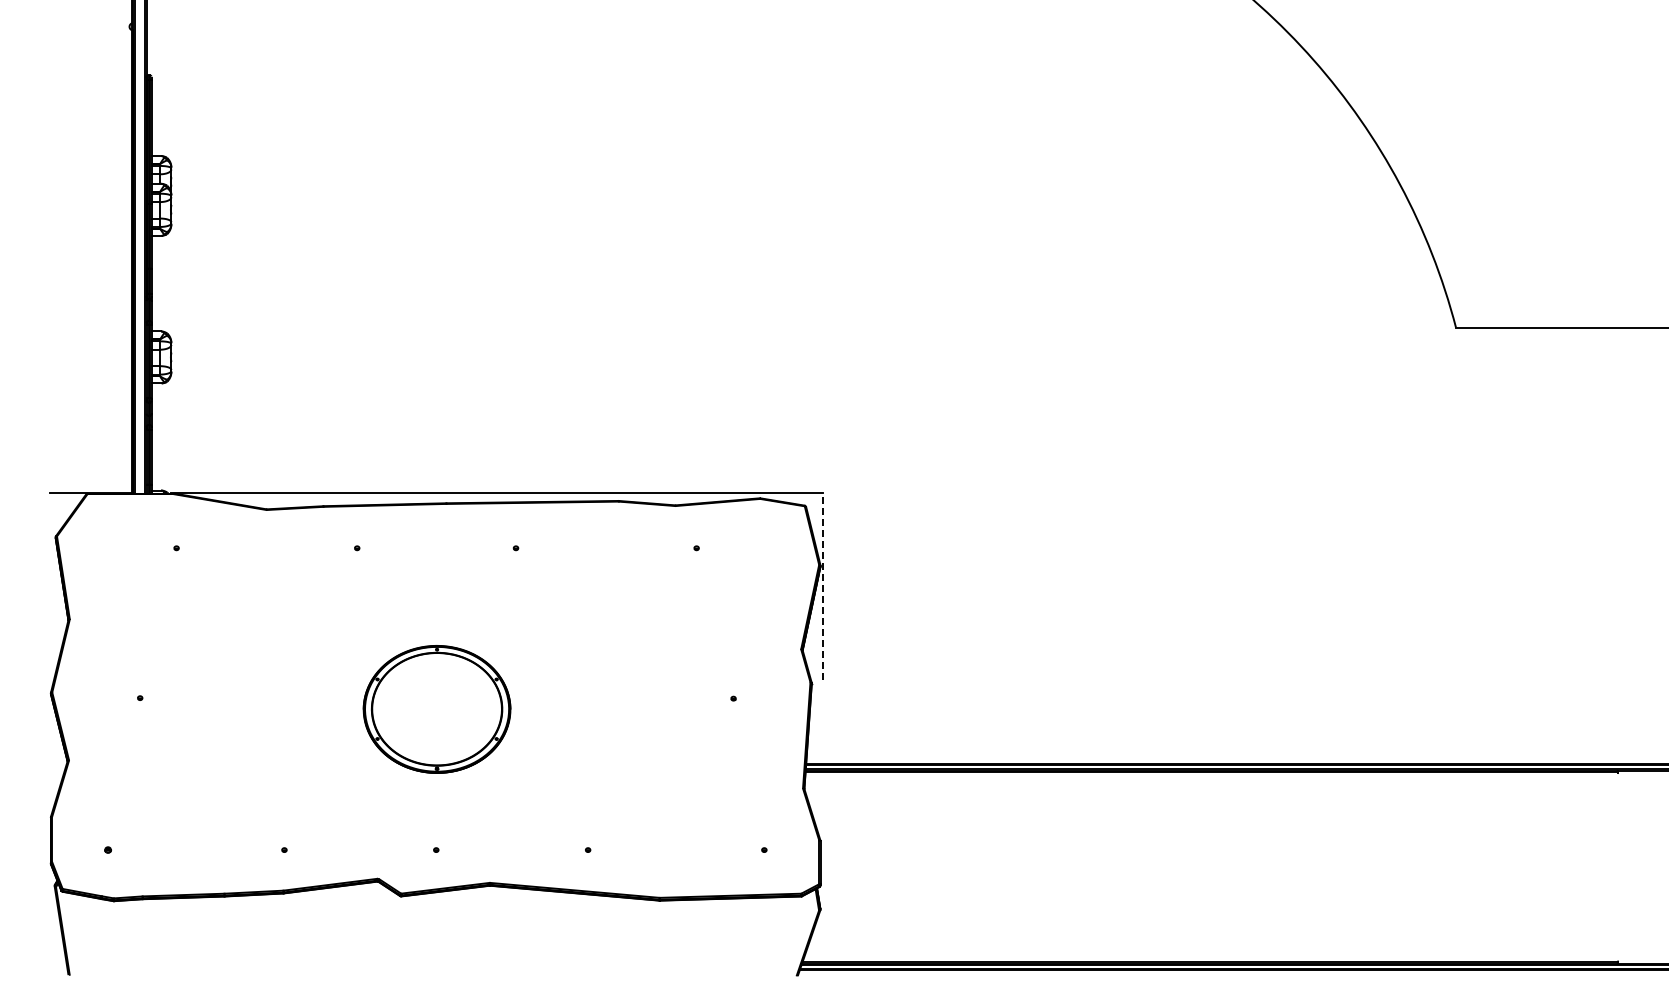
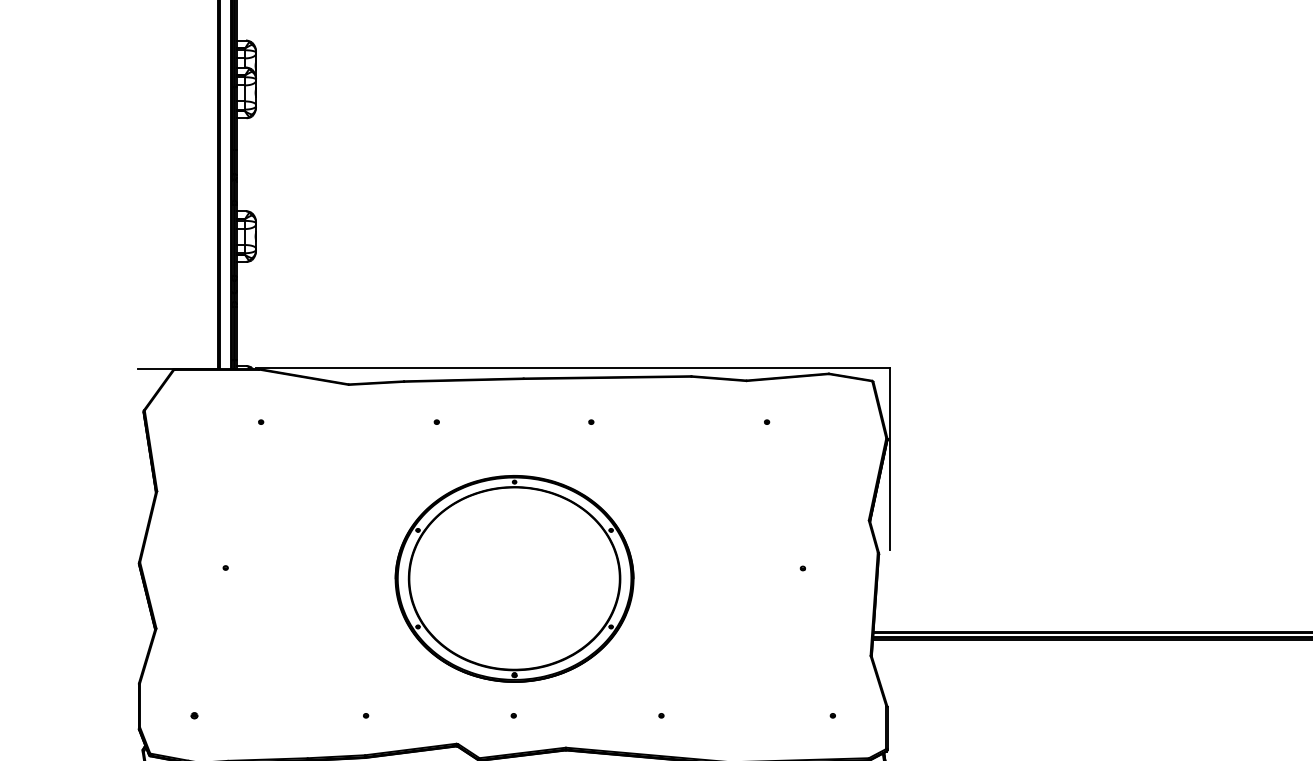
line: (822, 586) -> (889, 459), dashed -> solid
part: (436, 709) -> (513, 579), size x1.67

